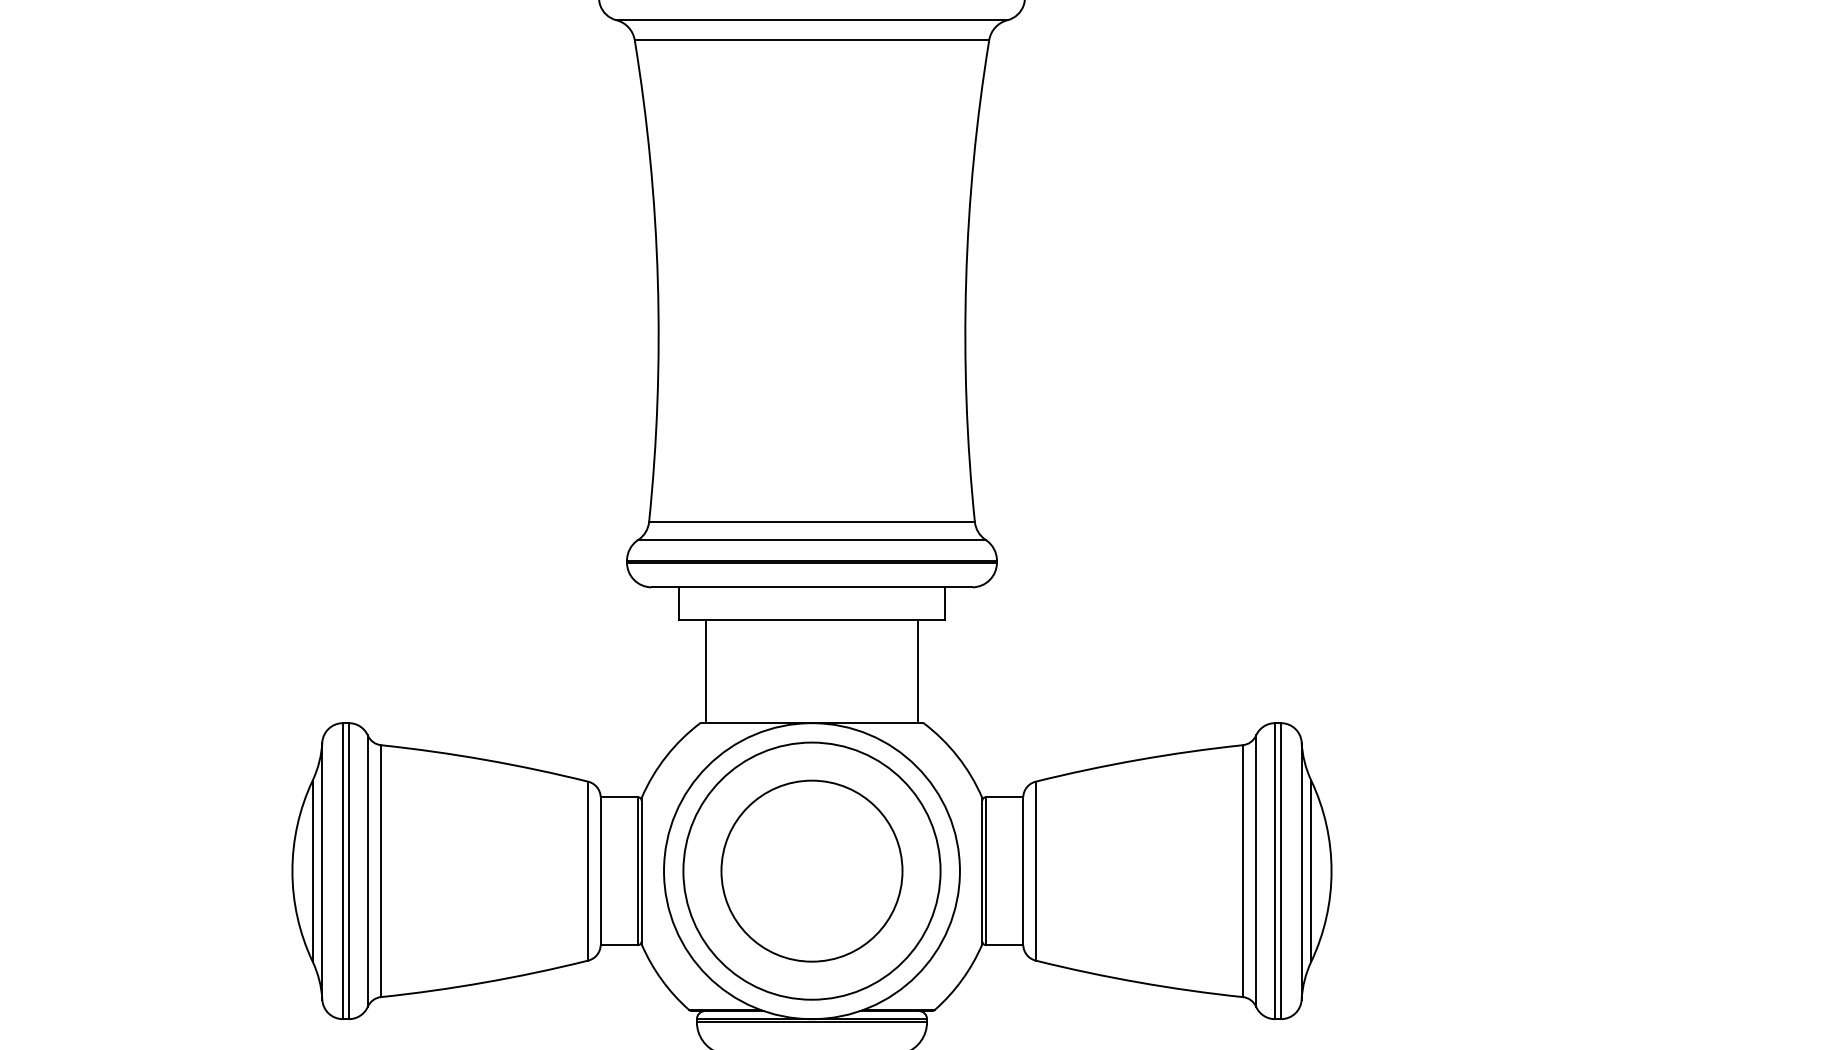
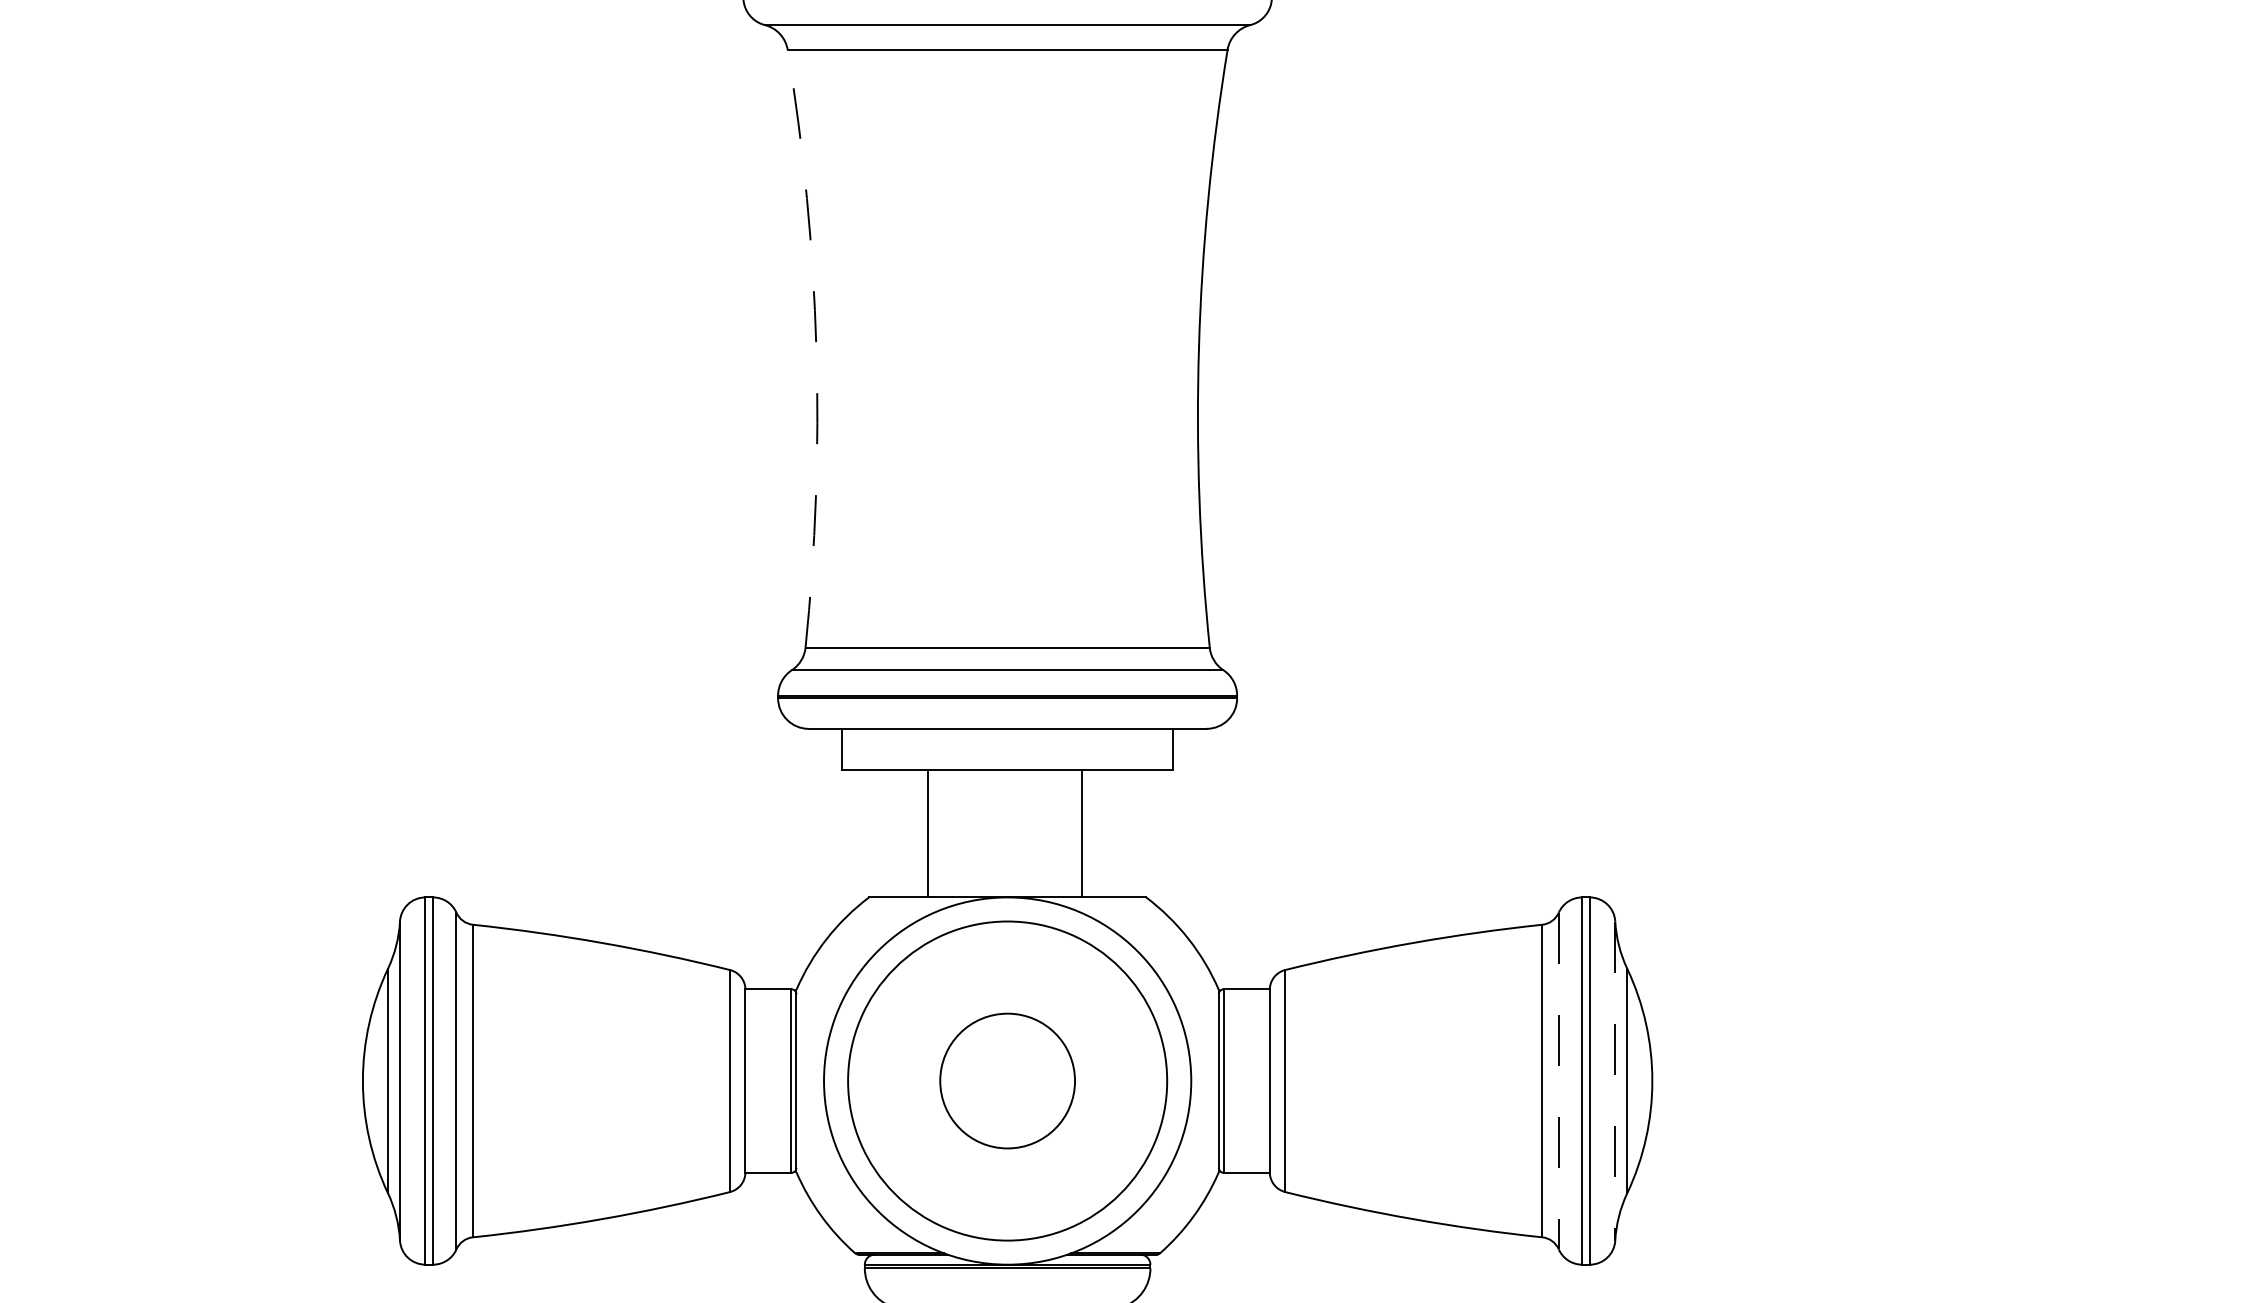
arc: (657, 280) -> (815, 348), solid -> dashed
line: (705, 671) -> (927, 833), moved
line: (918, 671) -> (1082, 833), moved
circle: (811, 870) -> (1007, 1080), size x0.6
line: (1256, 871) -> (1559, 1081), solid -> dashed
line: (1301, 871) -> (1615, 1081), solid -> dashed

